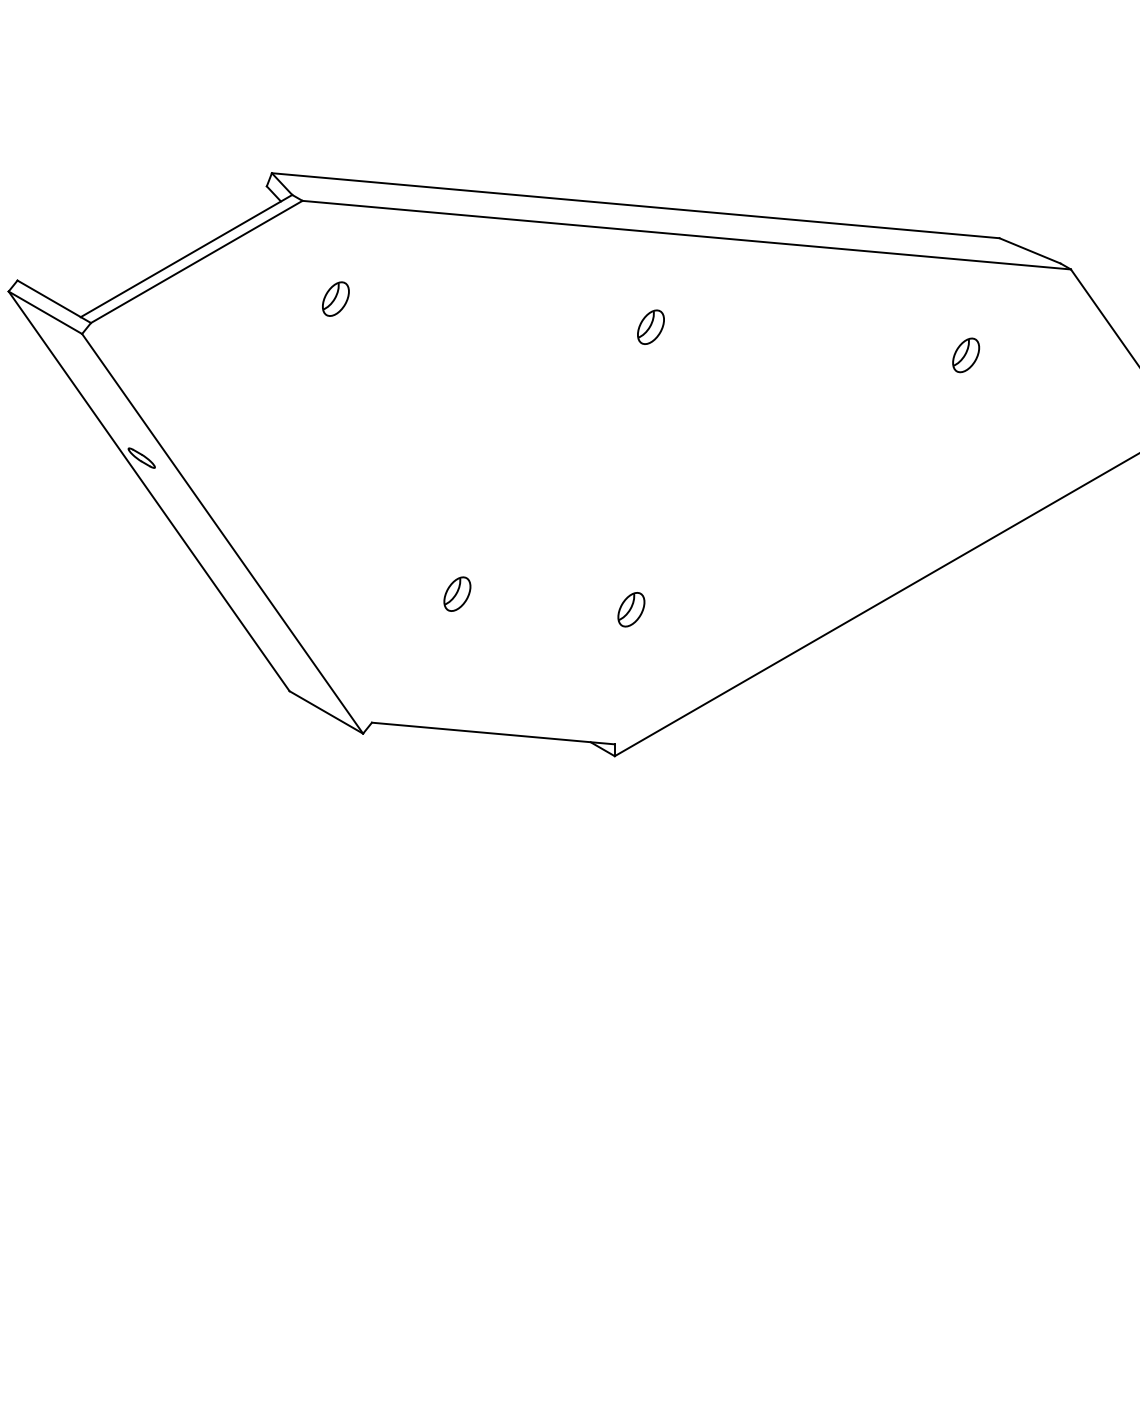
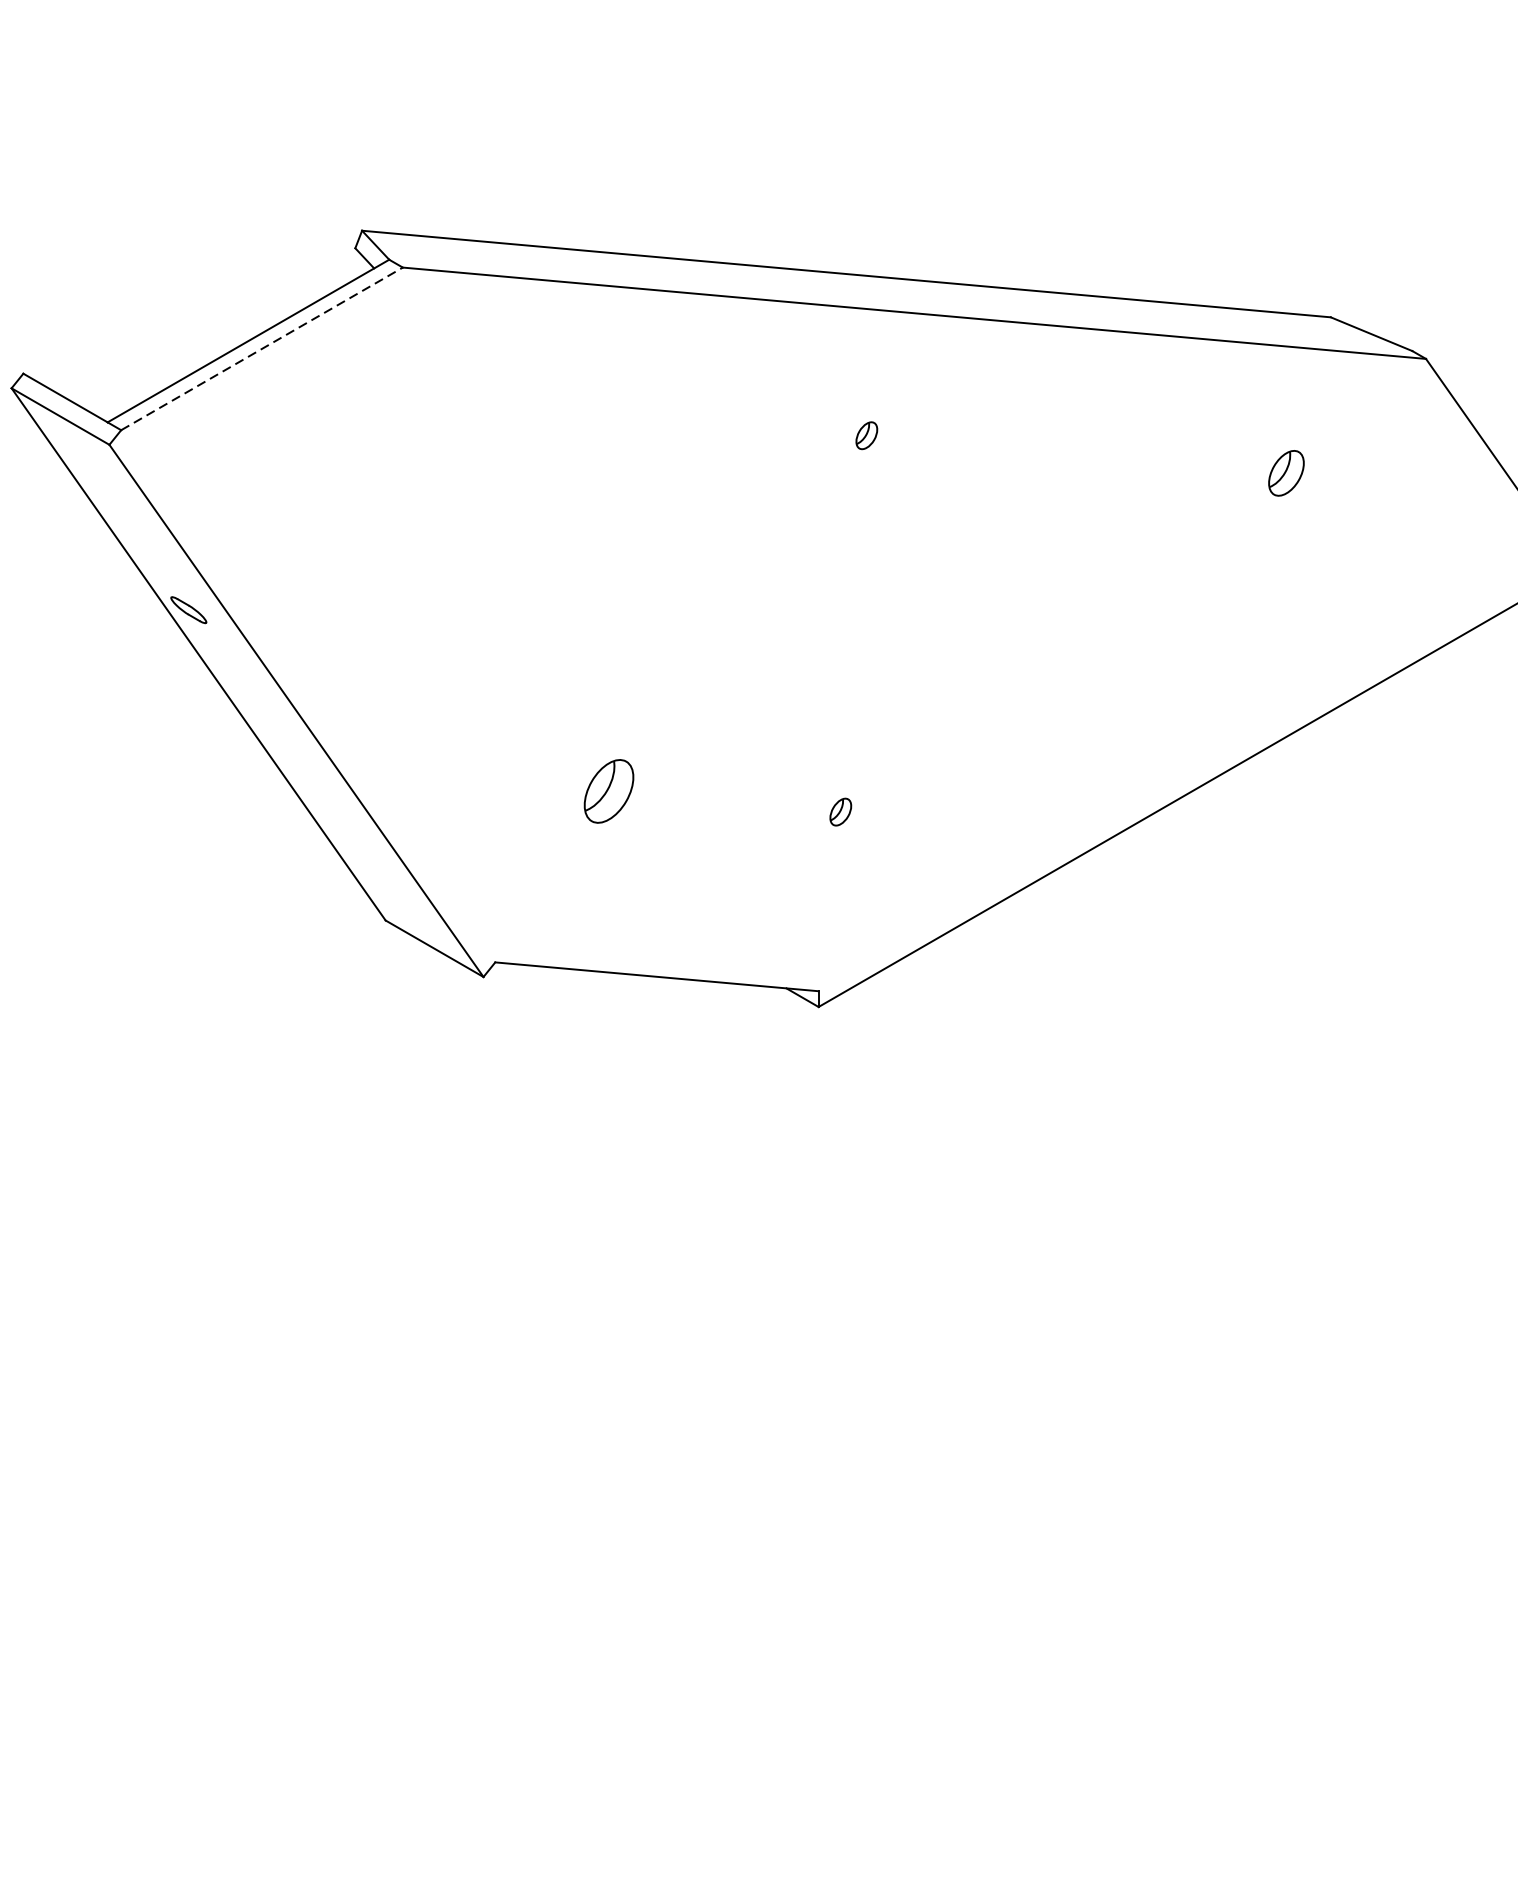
line: (197, 261) -> (263, 348), solid -> dashed
part: (335, 298) -> (446, 397), removed
part: (650, 326) -> (866, 434), size x0.6
part: (457, 593) -> (609, 790), size x1.4
part: (631, 609) -> (840, 811), size x0.6

